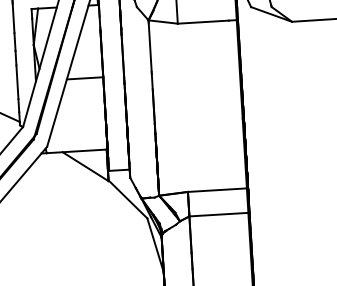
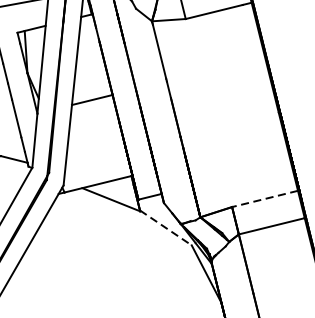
line: (217, 190) -> (265, 199), solid -> dashed
line: (128, 199) -> (166, 227), solid -> dashed

